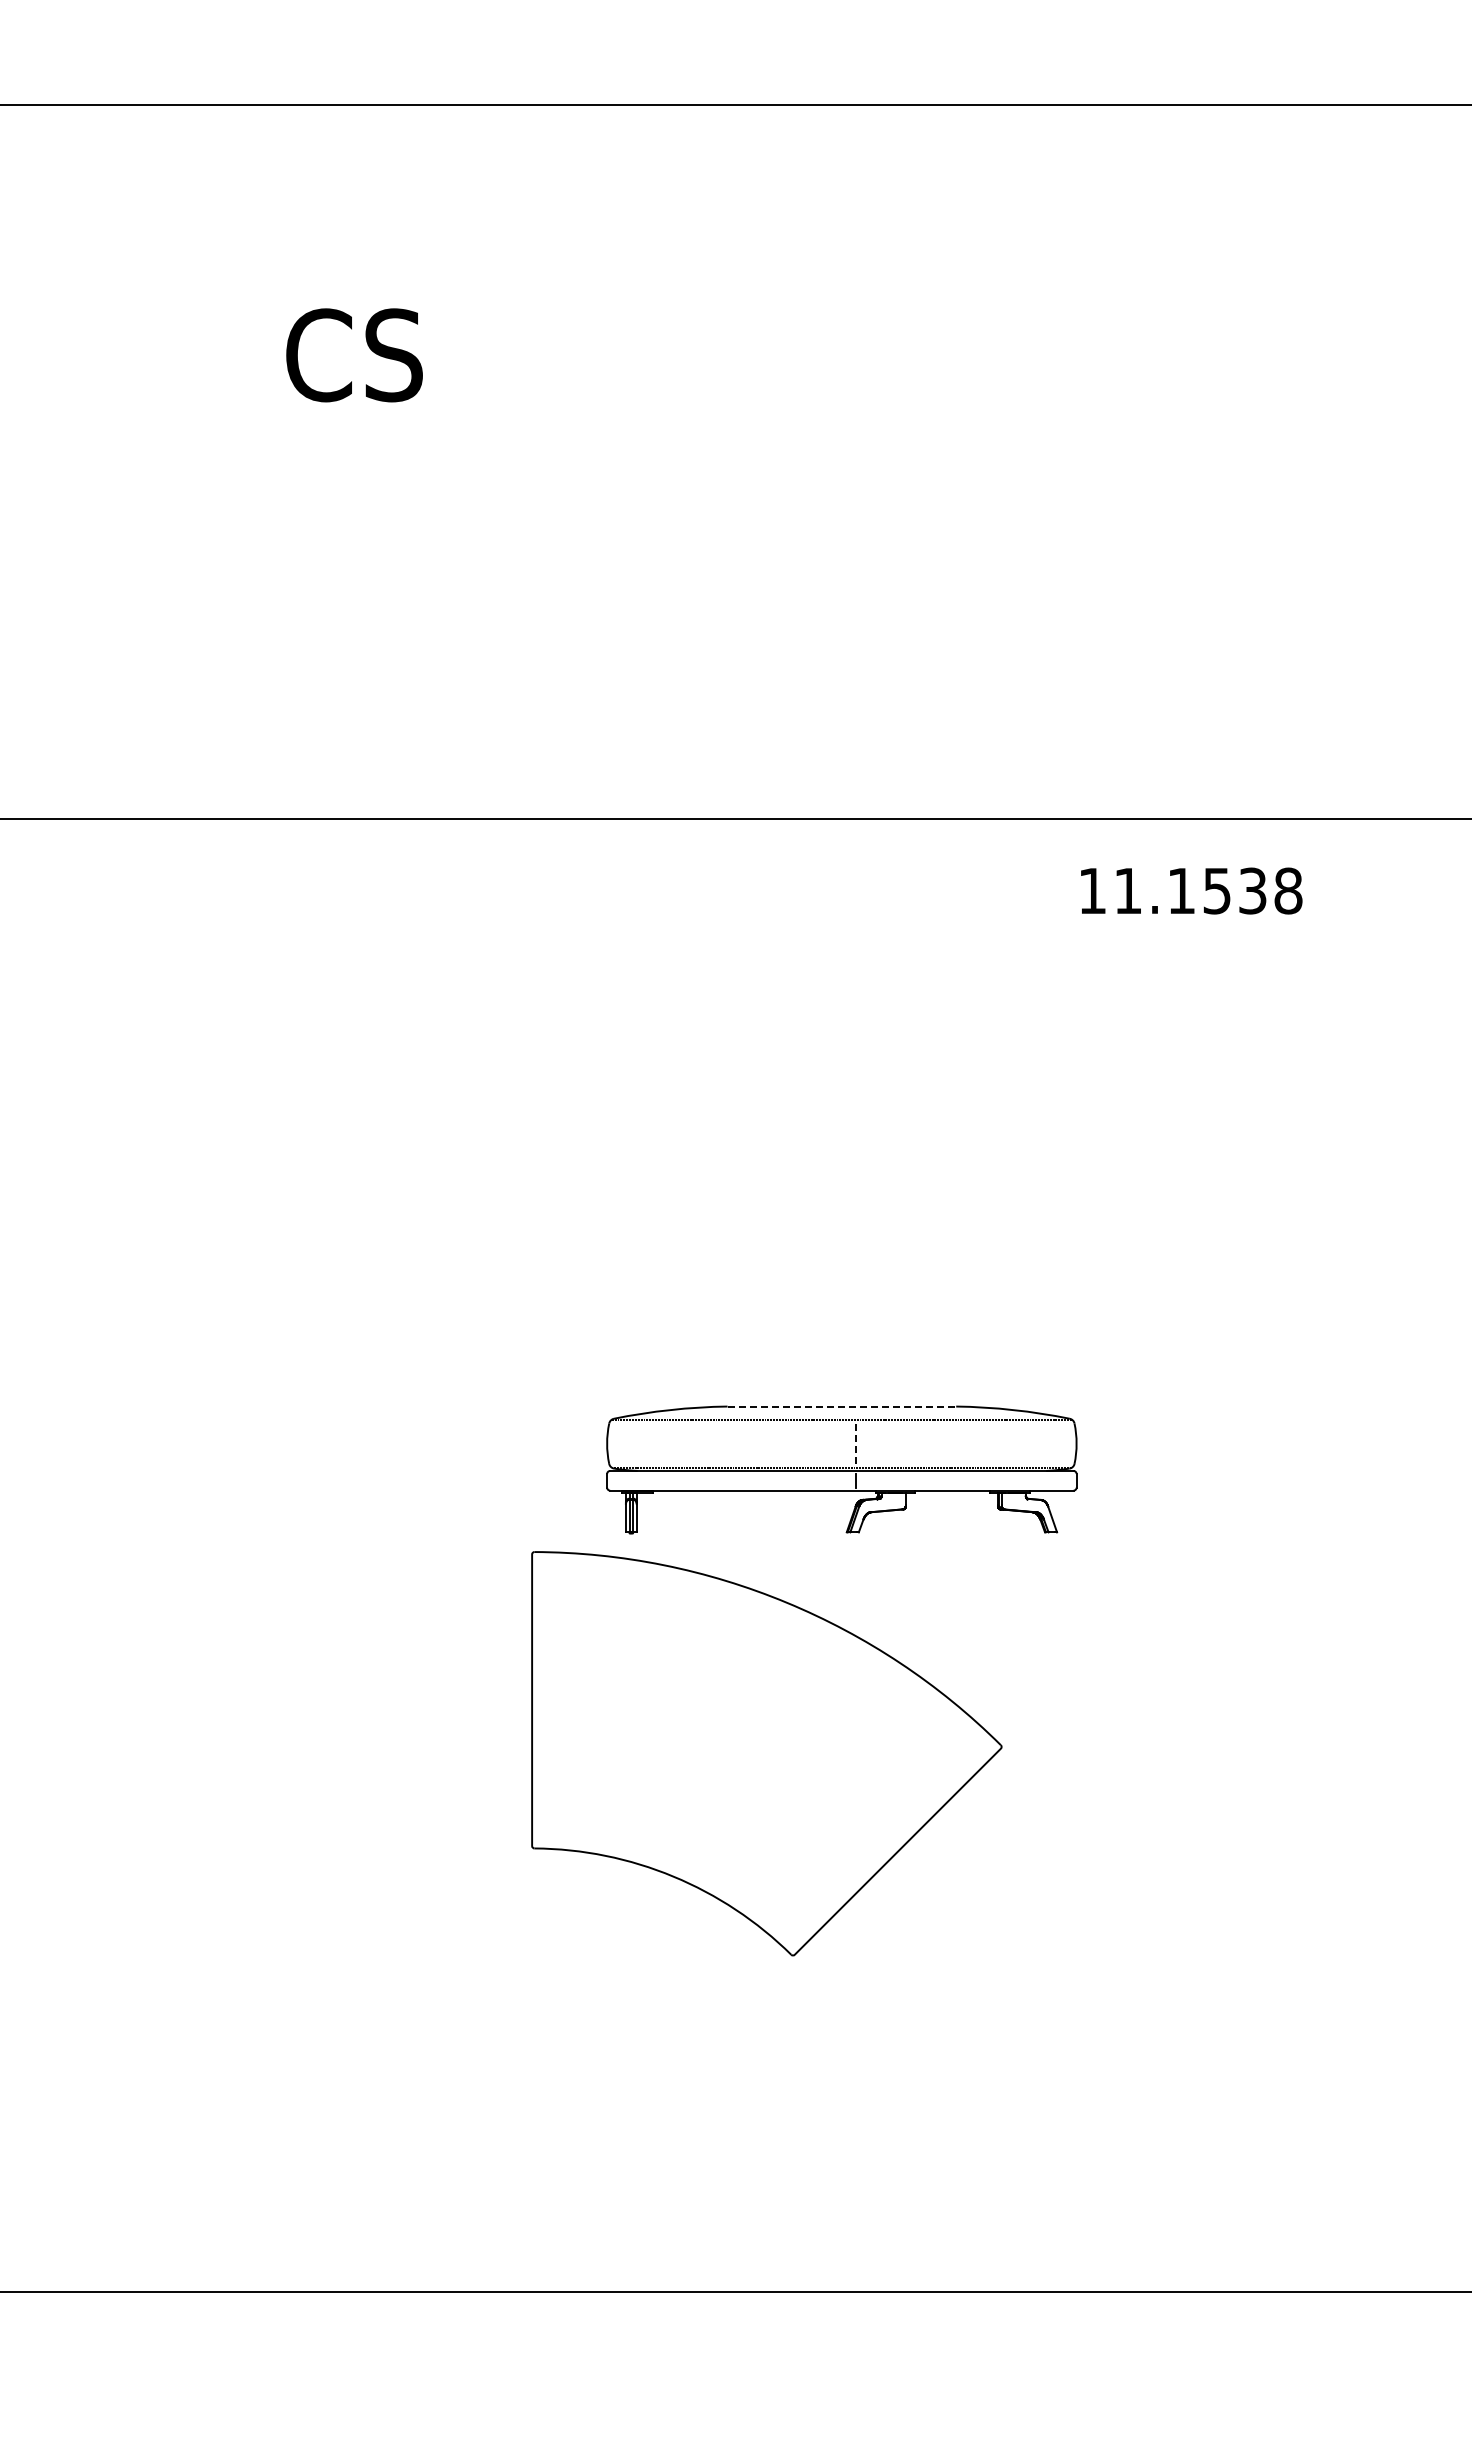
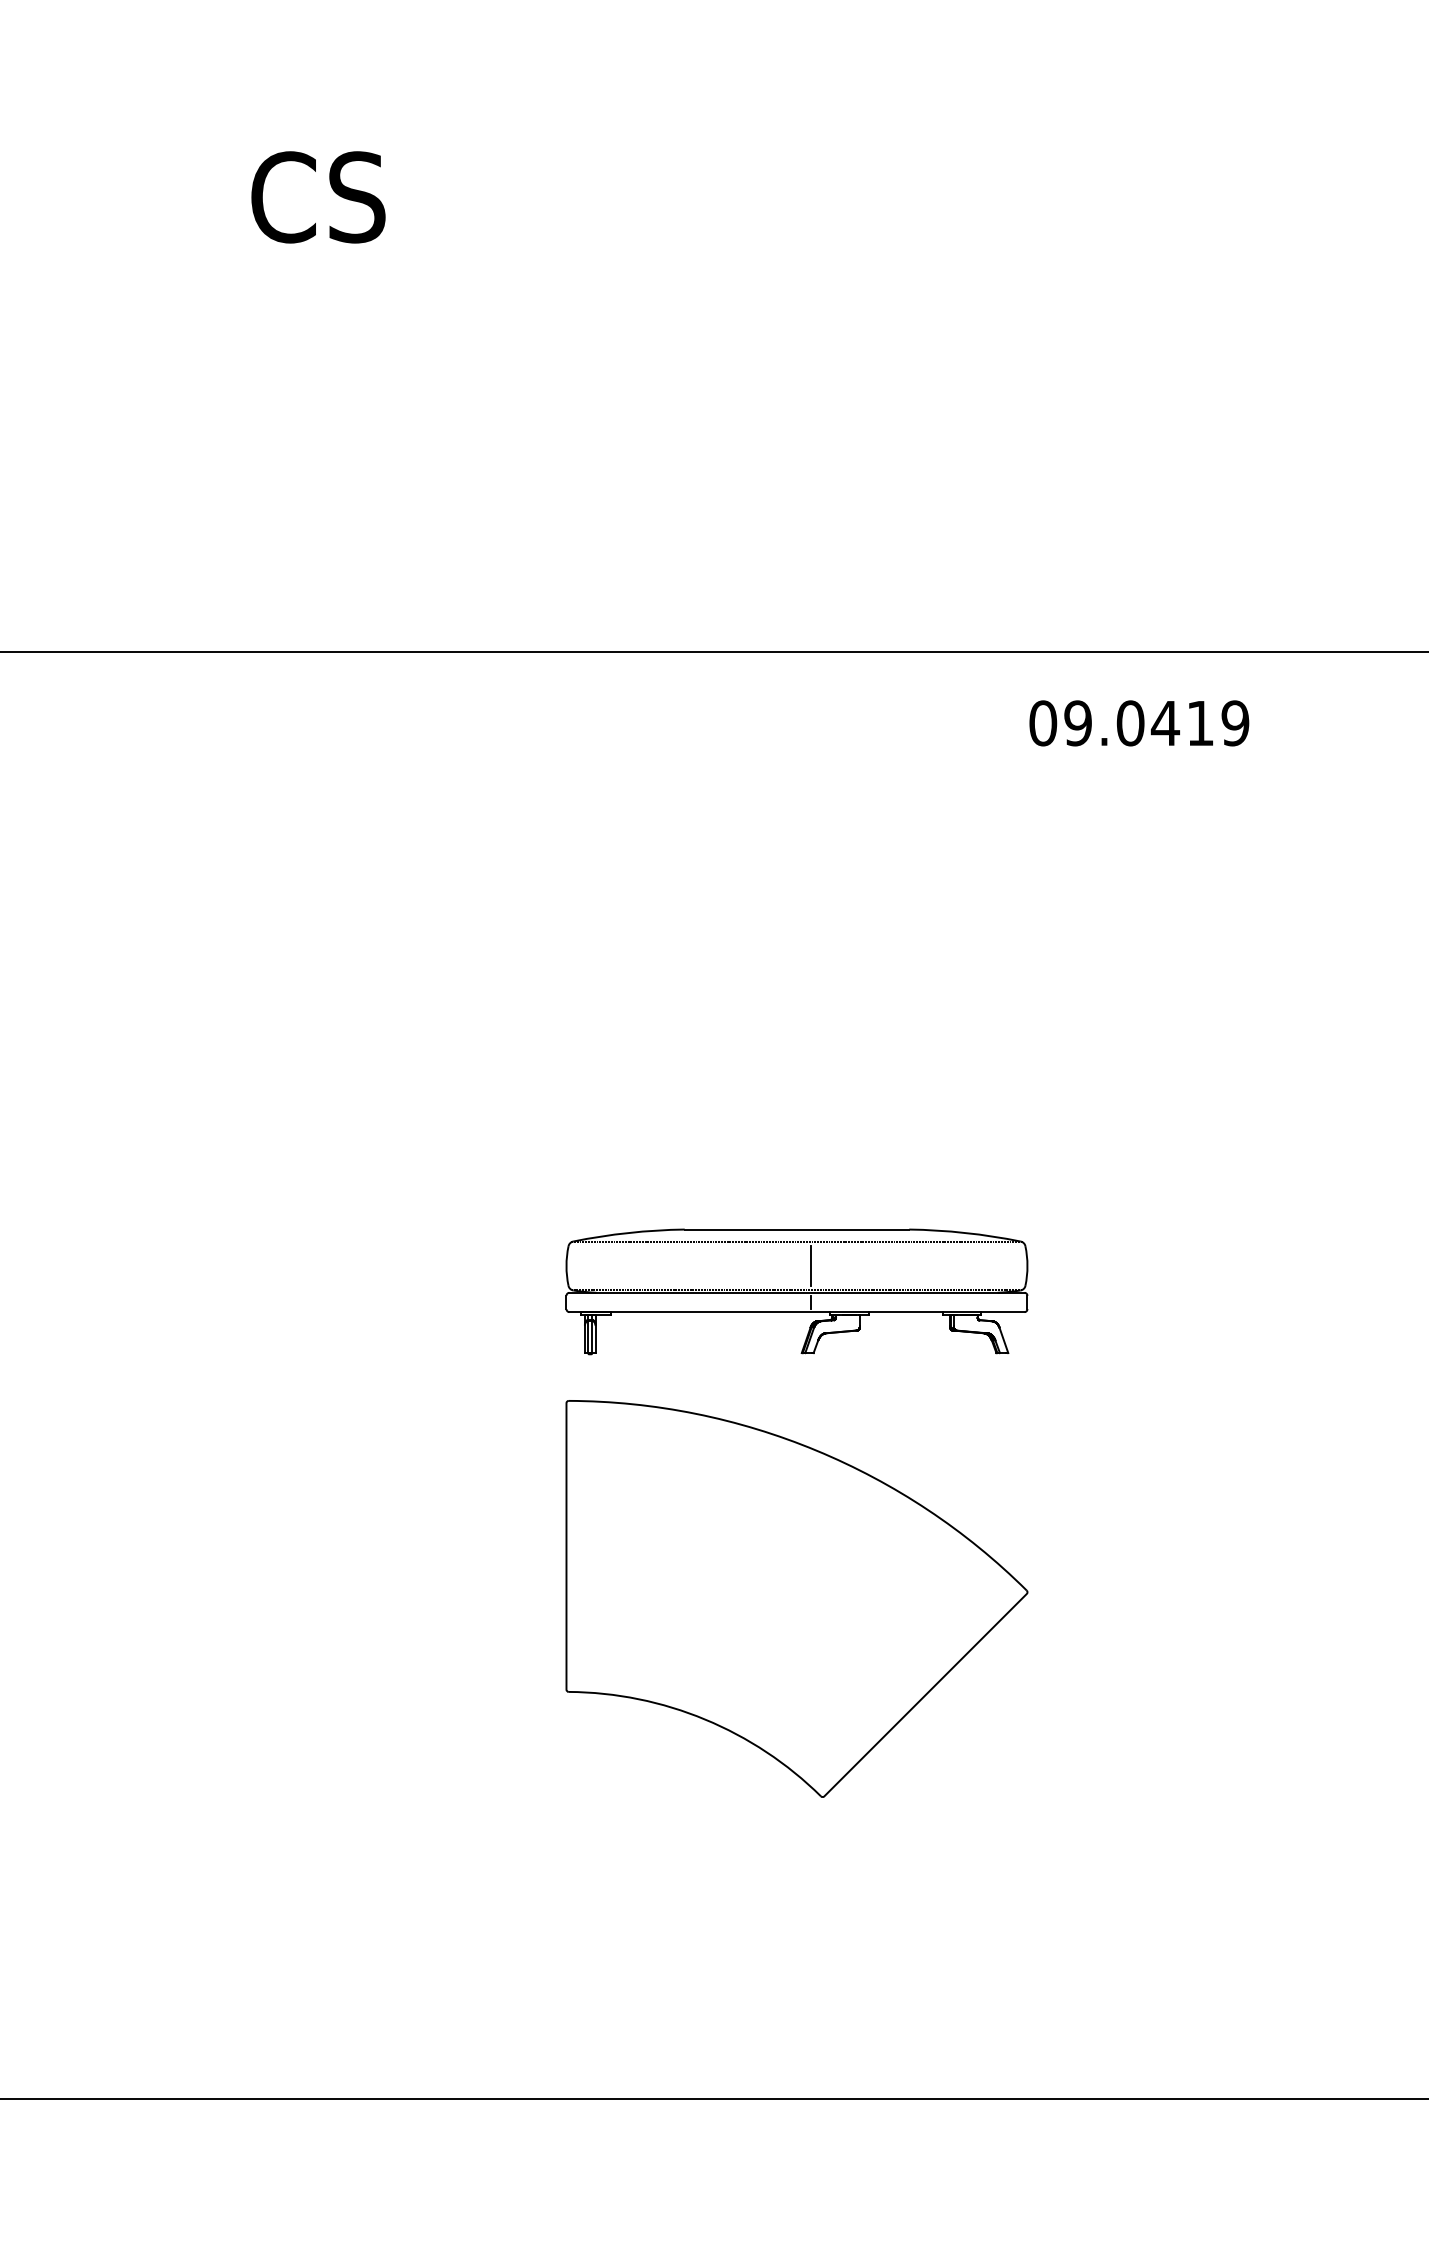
text: (1190, 890) -> (1139, 722), 11.1538 -> 09.0419
line: (842, 1406) -> (797, 1229), dashed -> solid
line: (856, 1442) -> (811, 1264), dashed -> solid
part: (766, 1753) -> (796, 1598), moved

